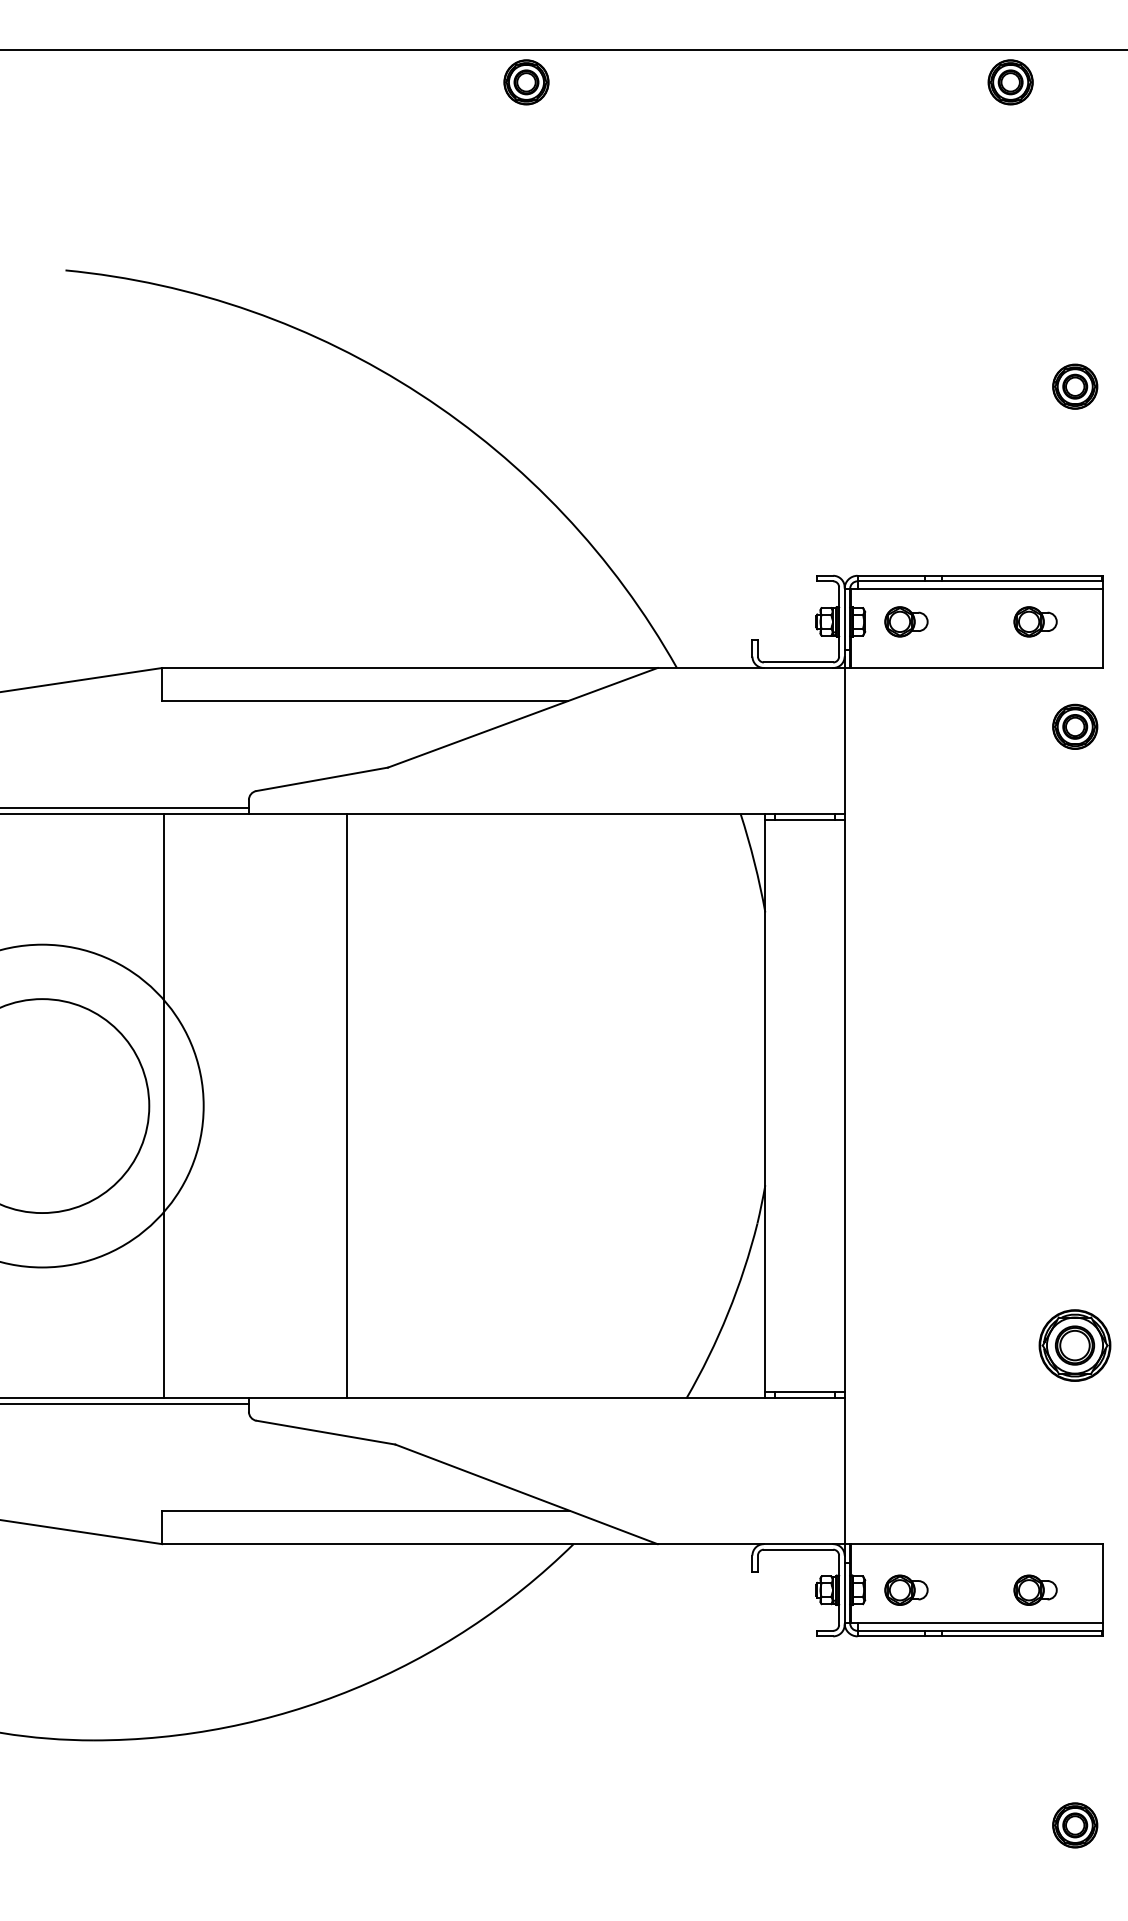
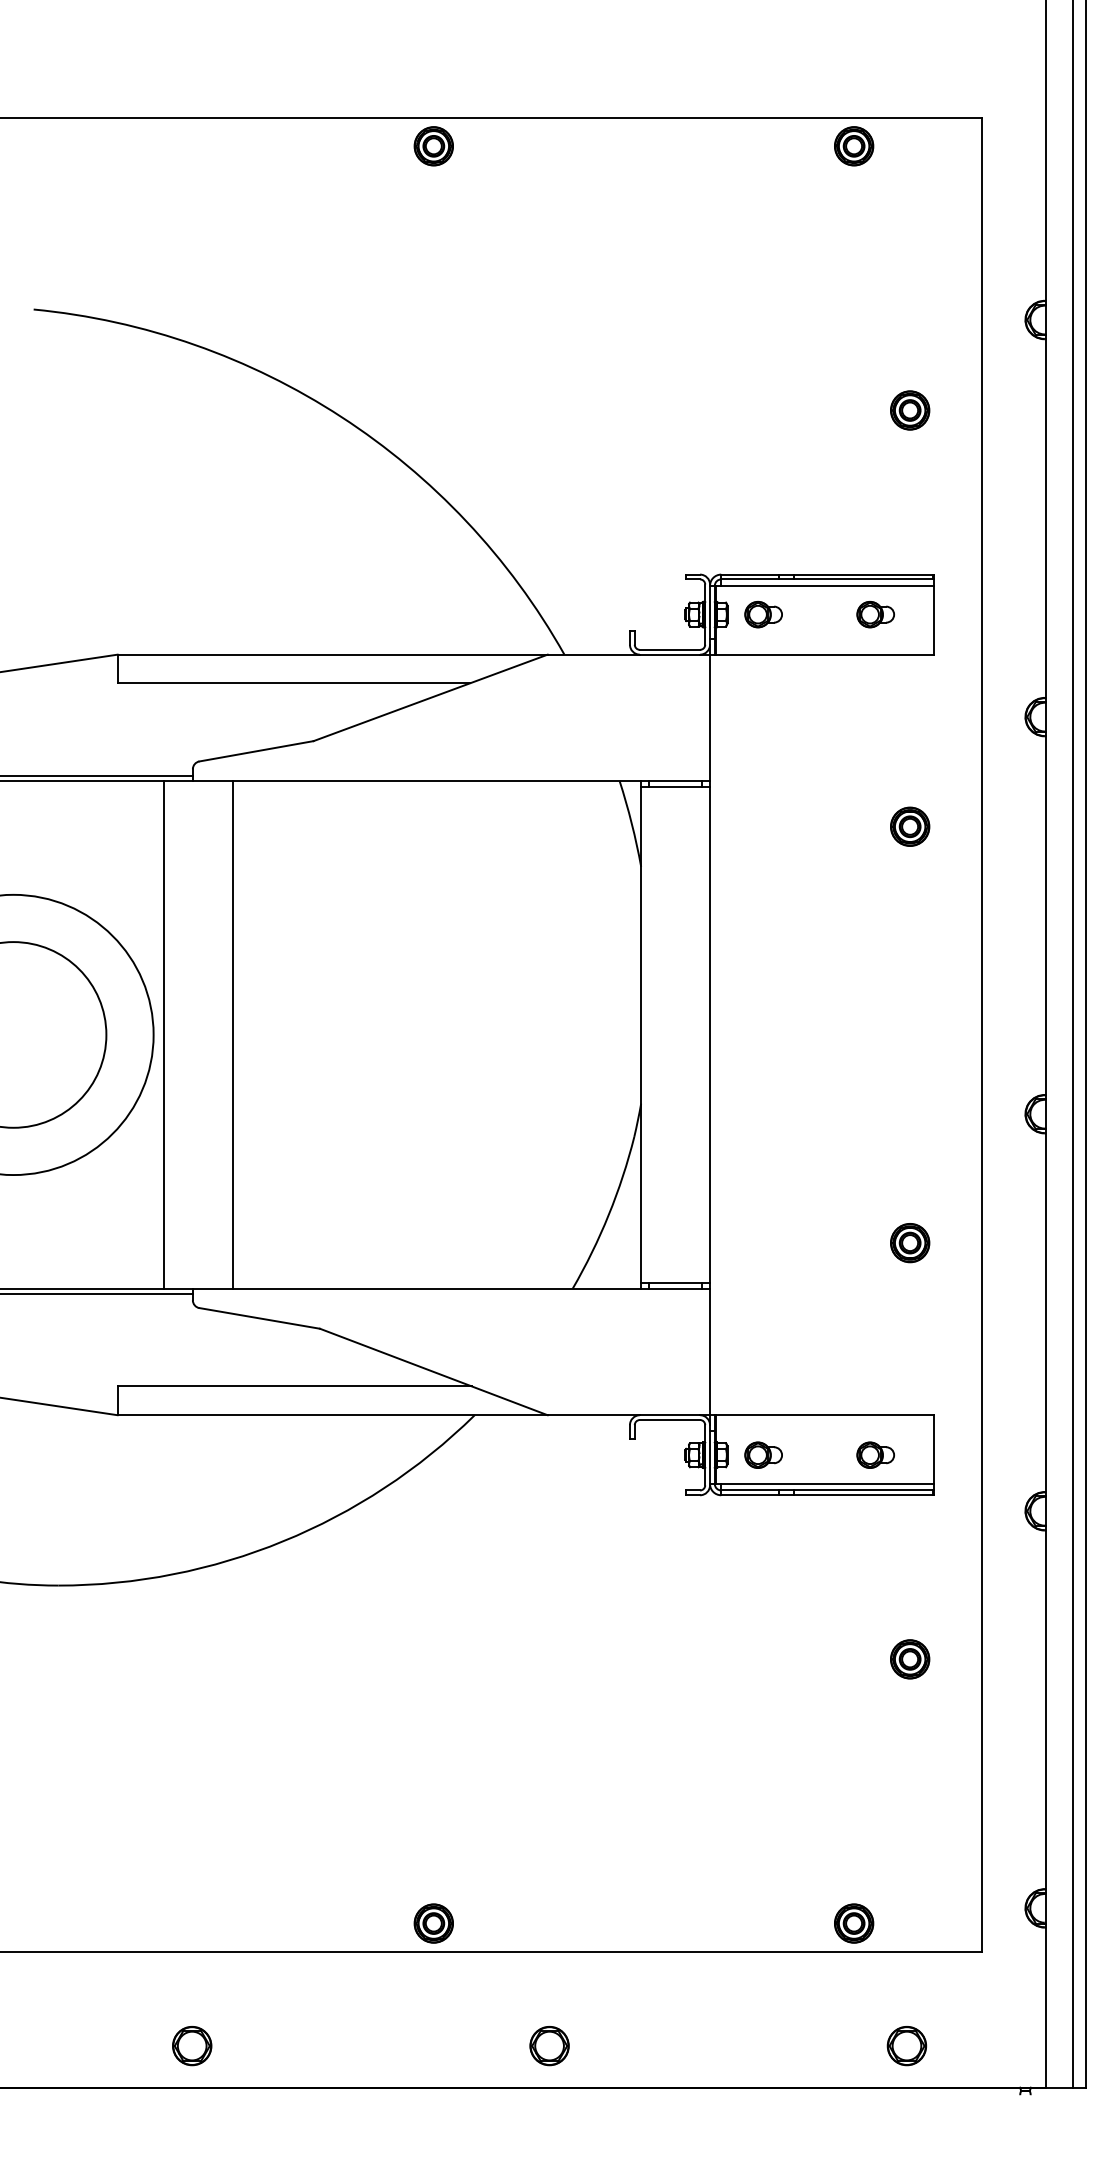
part: (1075, 726) -> (910, 826), moved
line: (164, 1105) -> (164, 1034), moved
line: (346, 1105) -> (232, 1034), moved
part: (1075, 1346) -> (910, 1243), size x0.62

